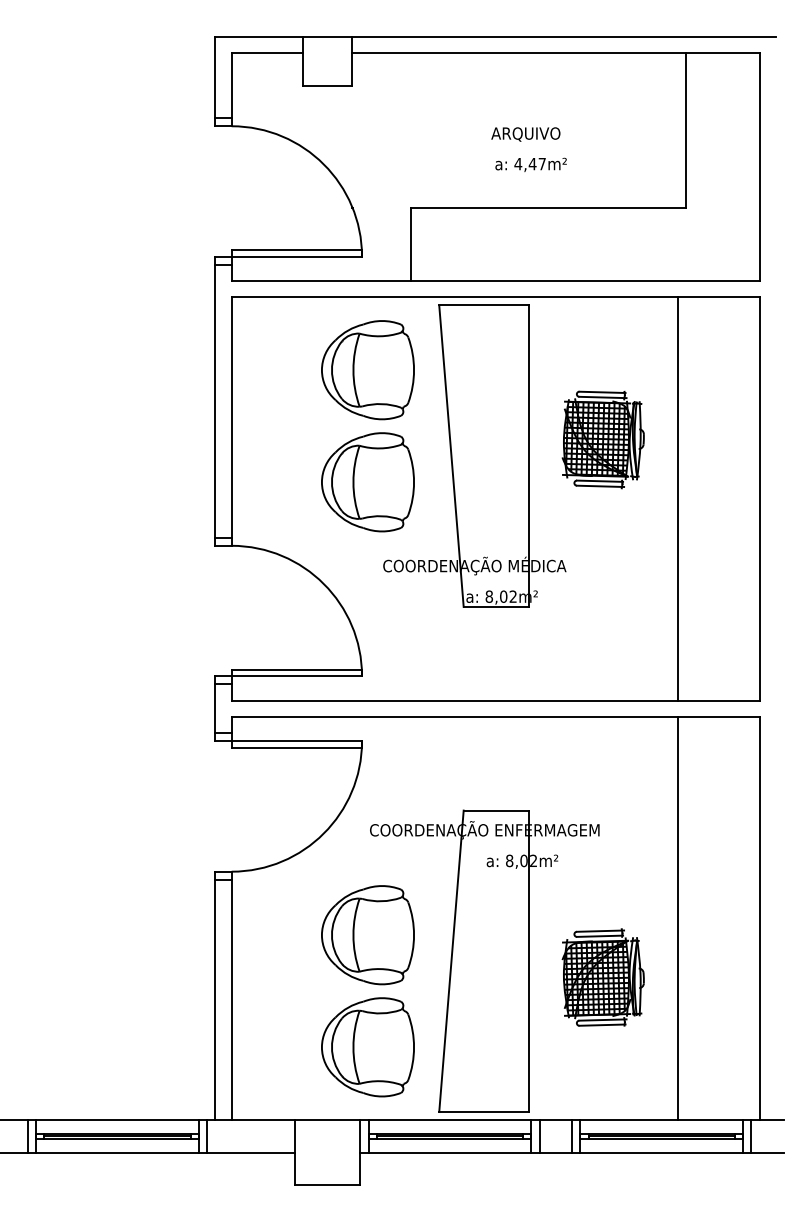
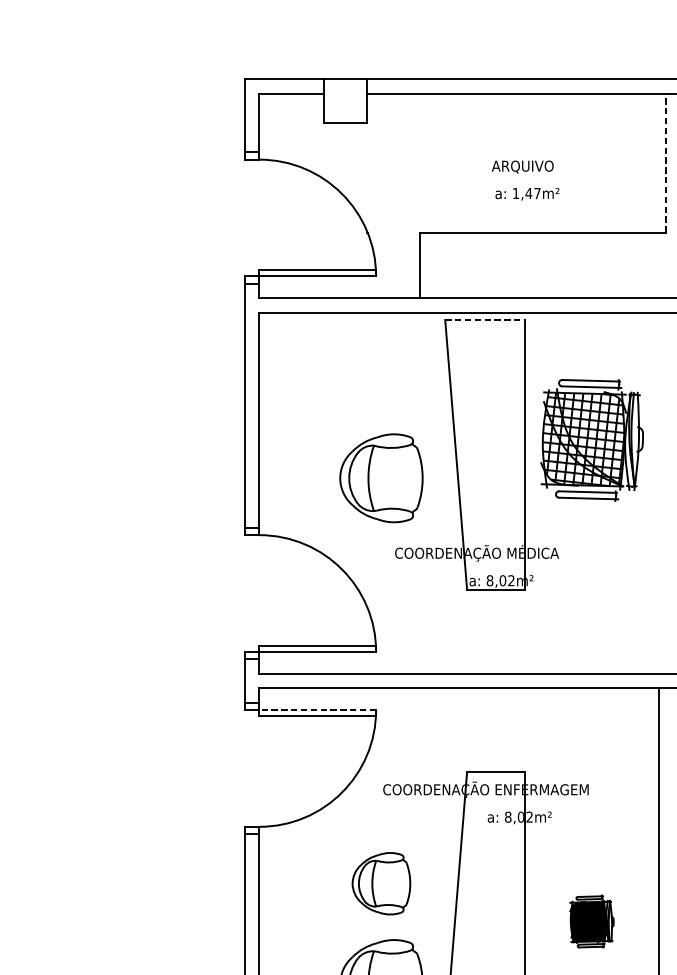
line: (686, 129) -> (666, 162), solid -> dashed
text: (518, 164) -> (516, 193), 4,47m² -> 1,47m²
line: (484, 305) -> (485, 320), solid -> dashed
part: (367, 370) -> (381, 378), removed
part: (602, 439) -> (591, 440), size x1.4
line: (678, 498) -> (659, 492), removed
line: (296, 741) -> (317, 710), solid -> dashed
part: (367, 935) -> (381, 883), size x0.7
part: (602, 977) -> (591, 921), size x0.6

